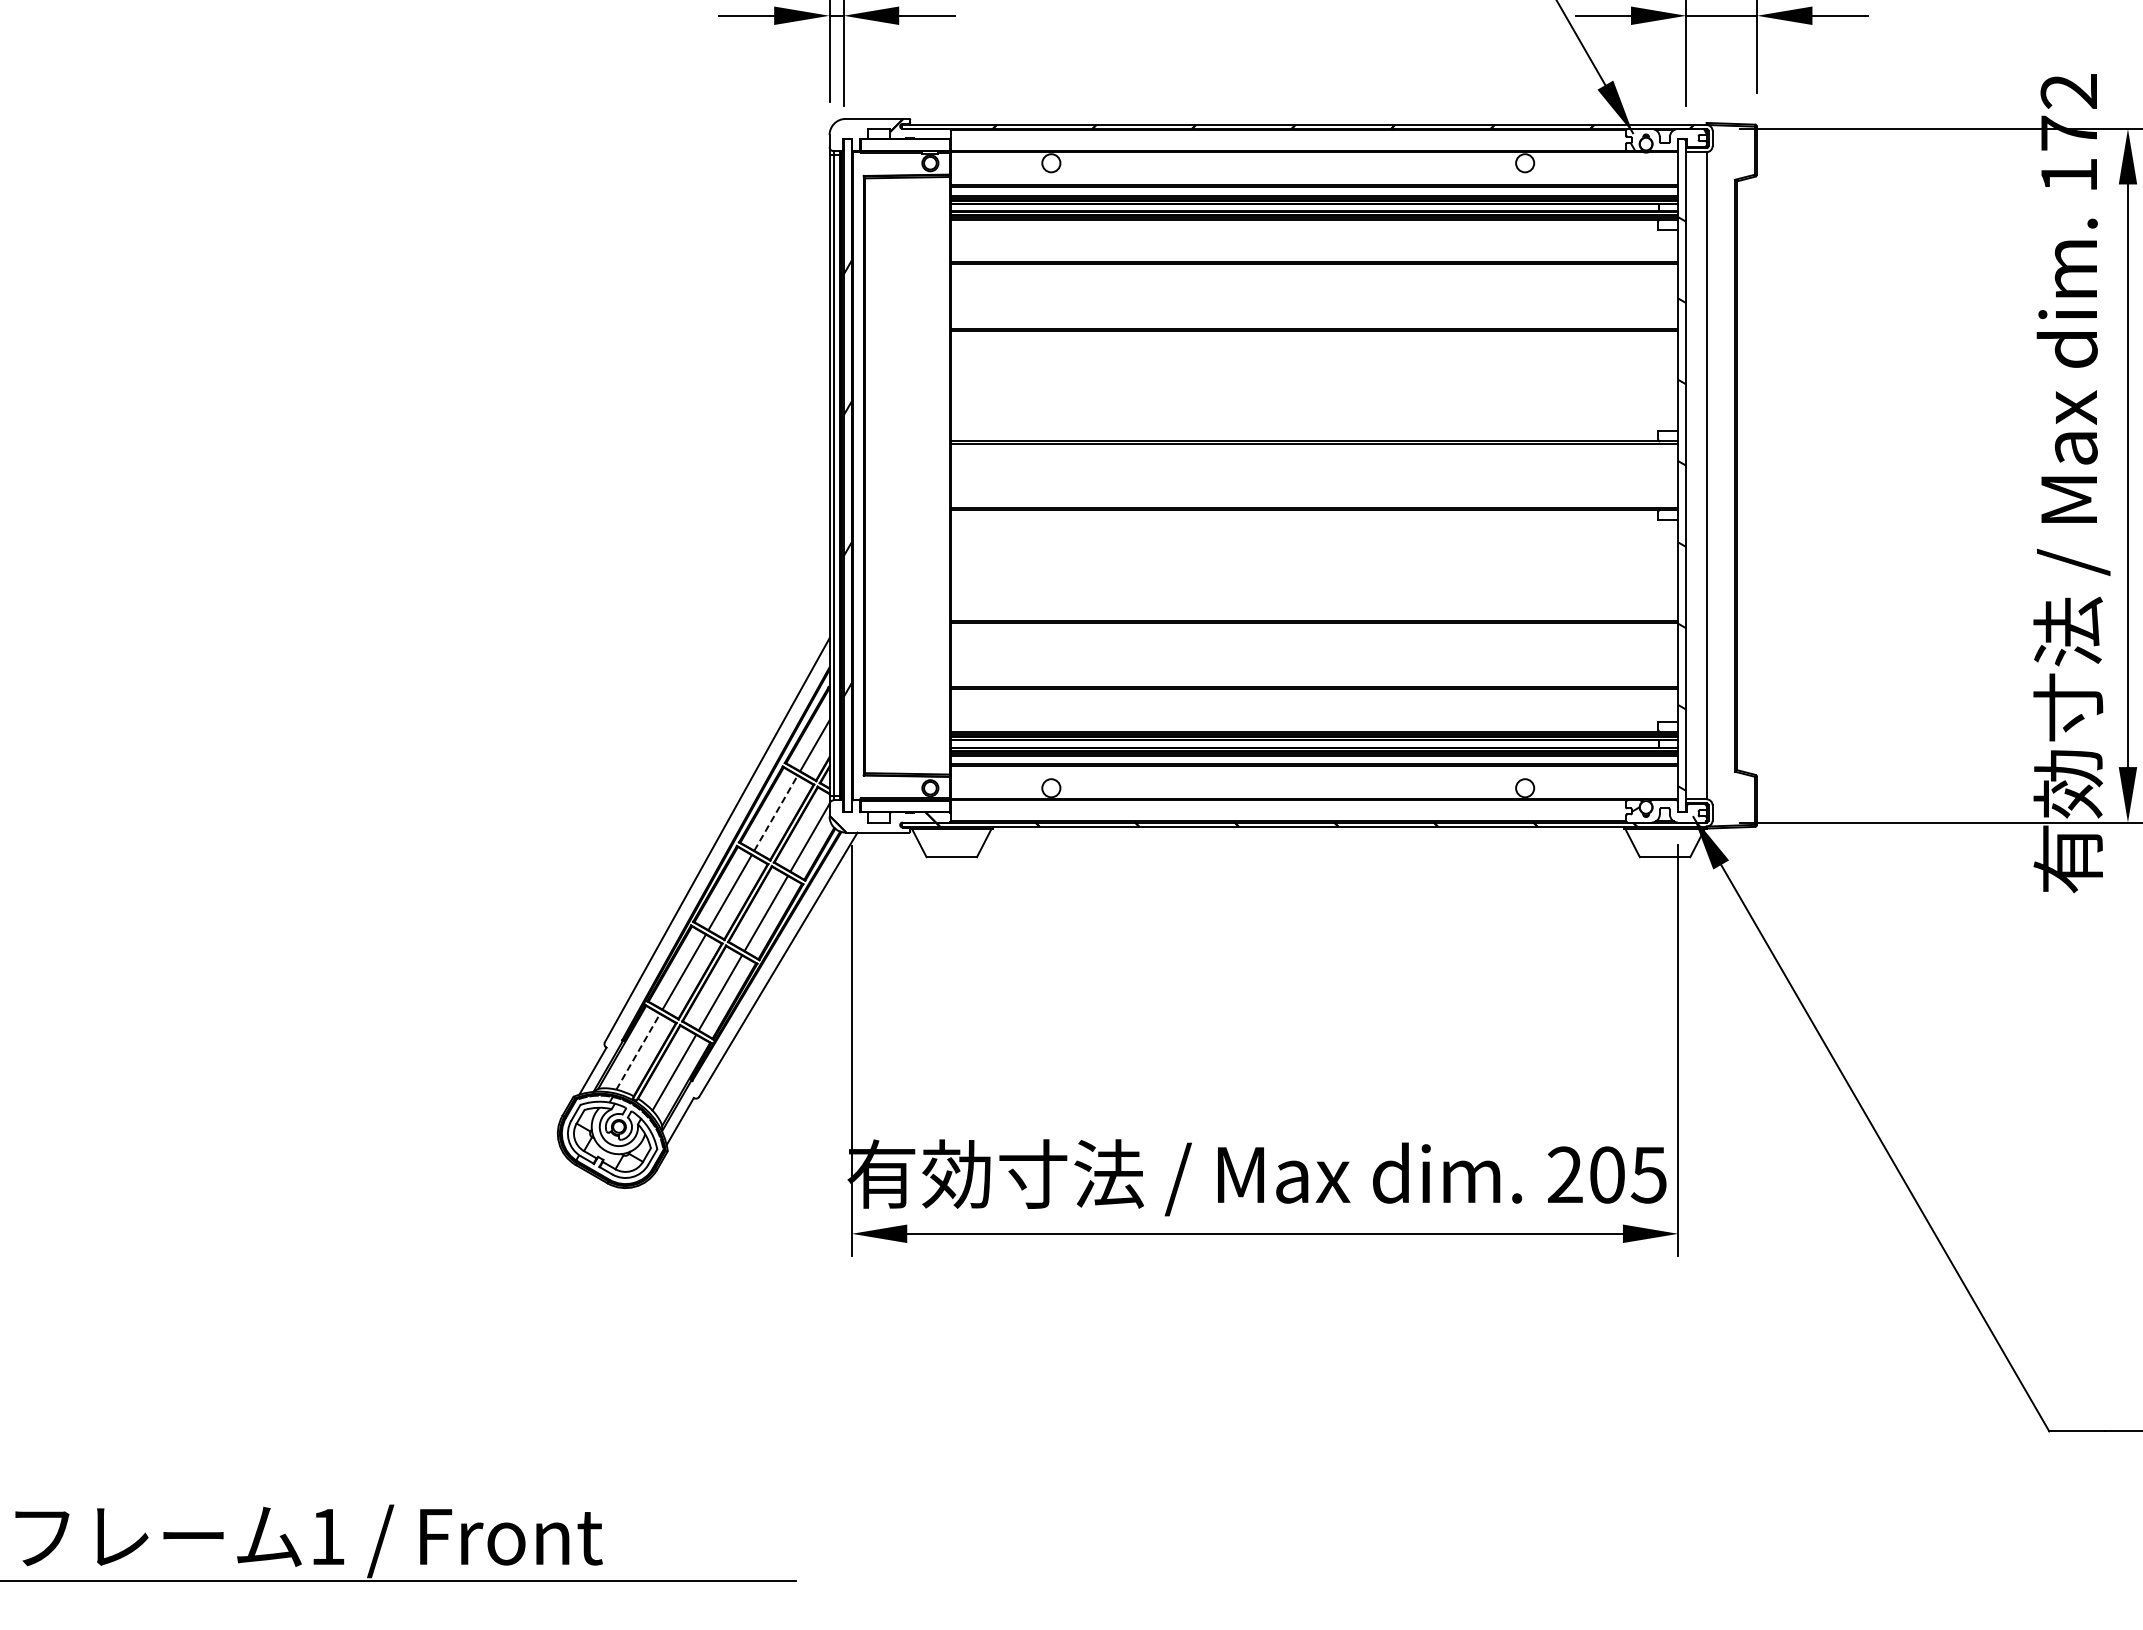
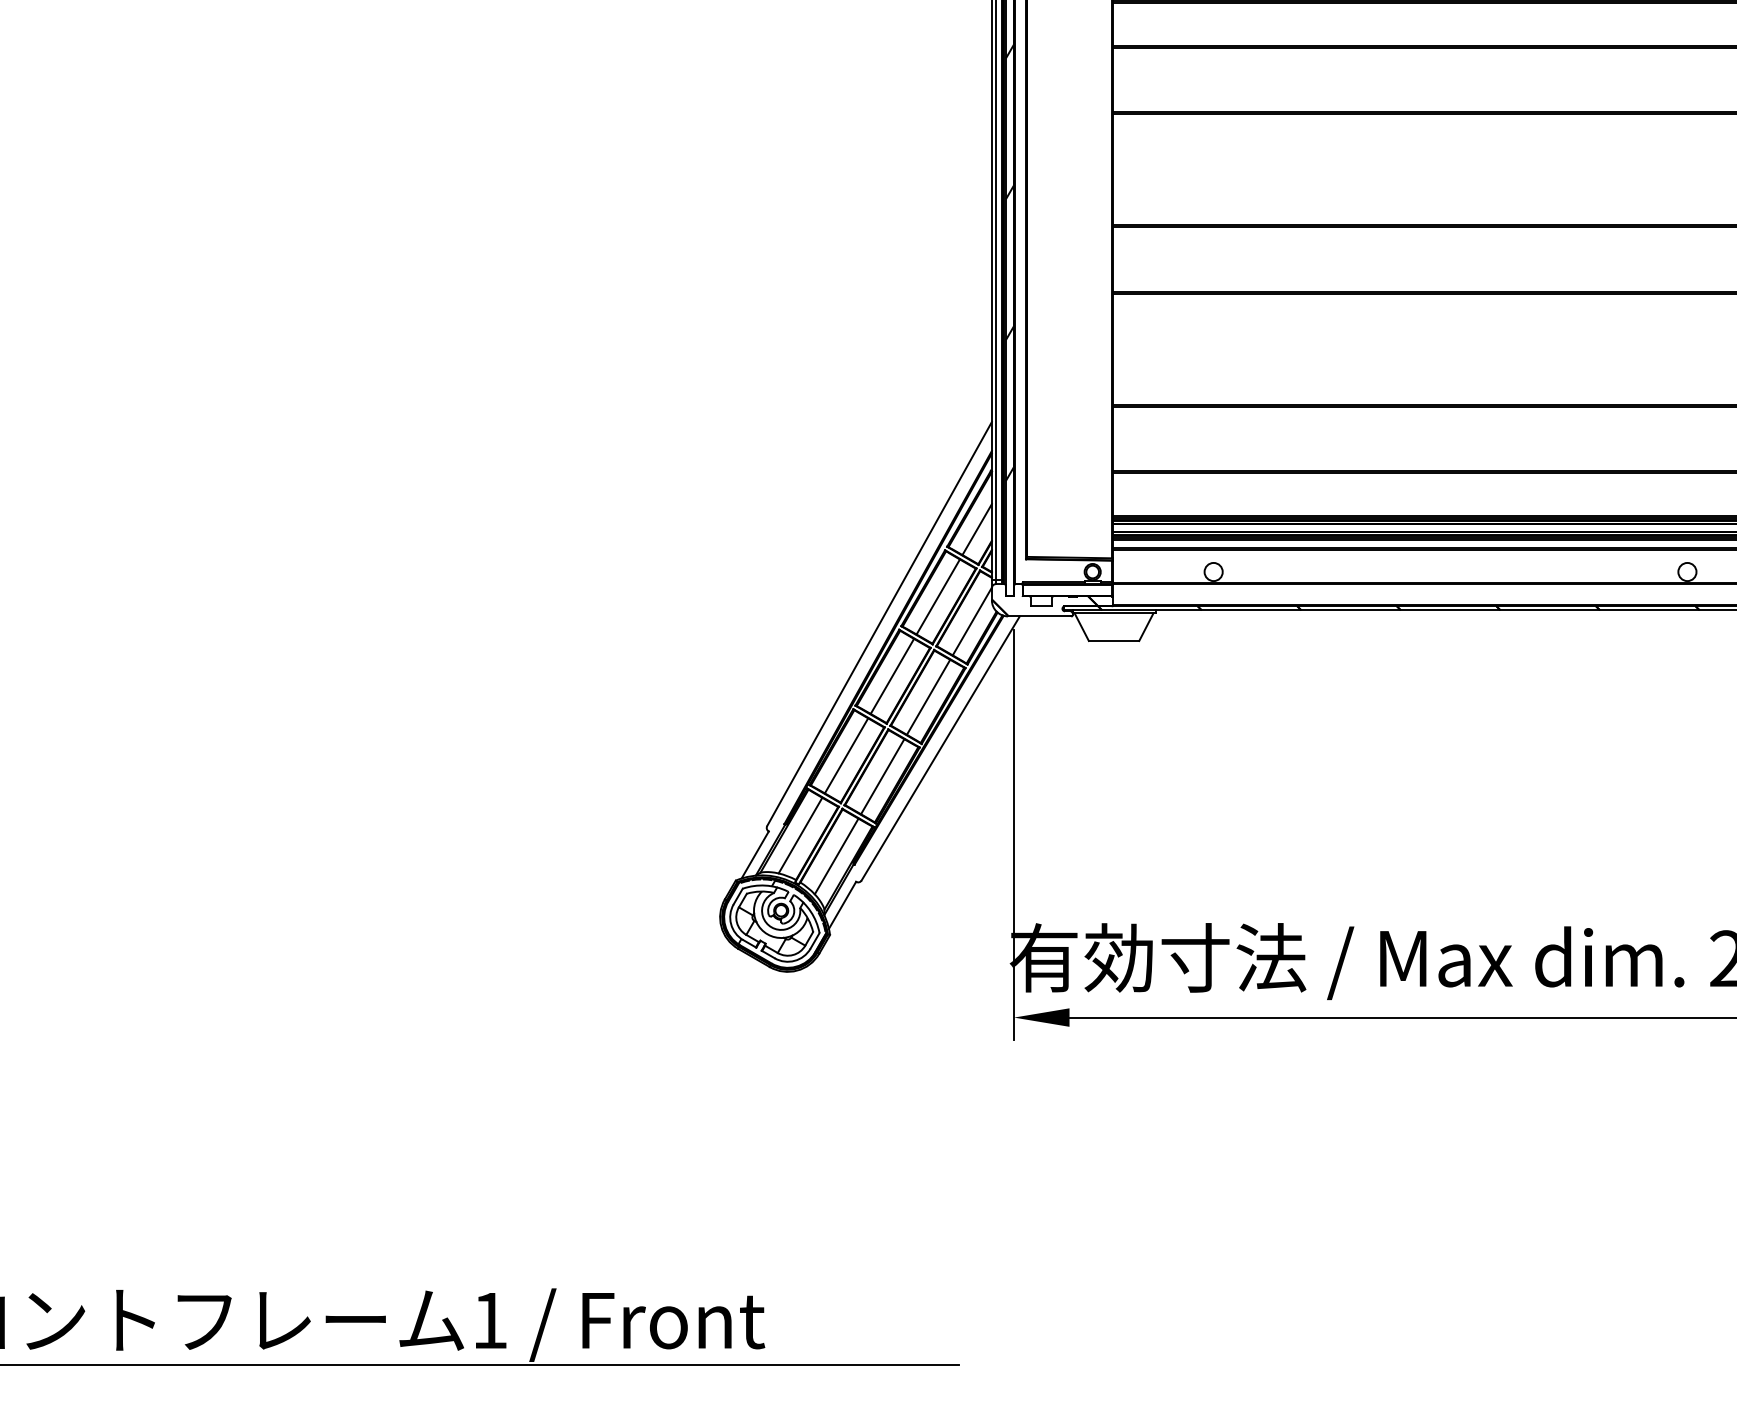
line: (776, 812) -> (938, 596), dashed -> solid
line: (638, 1051) -> (800, 835), dashed -> solid

